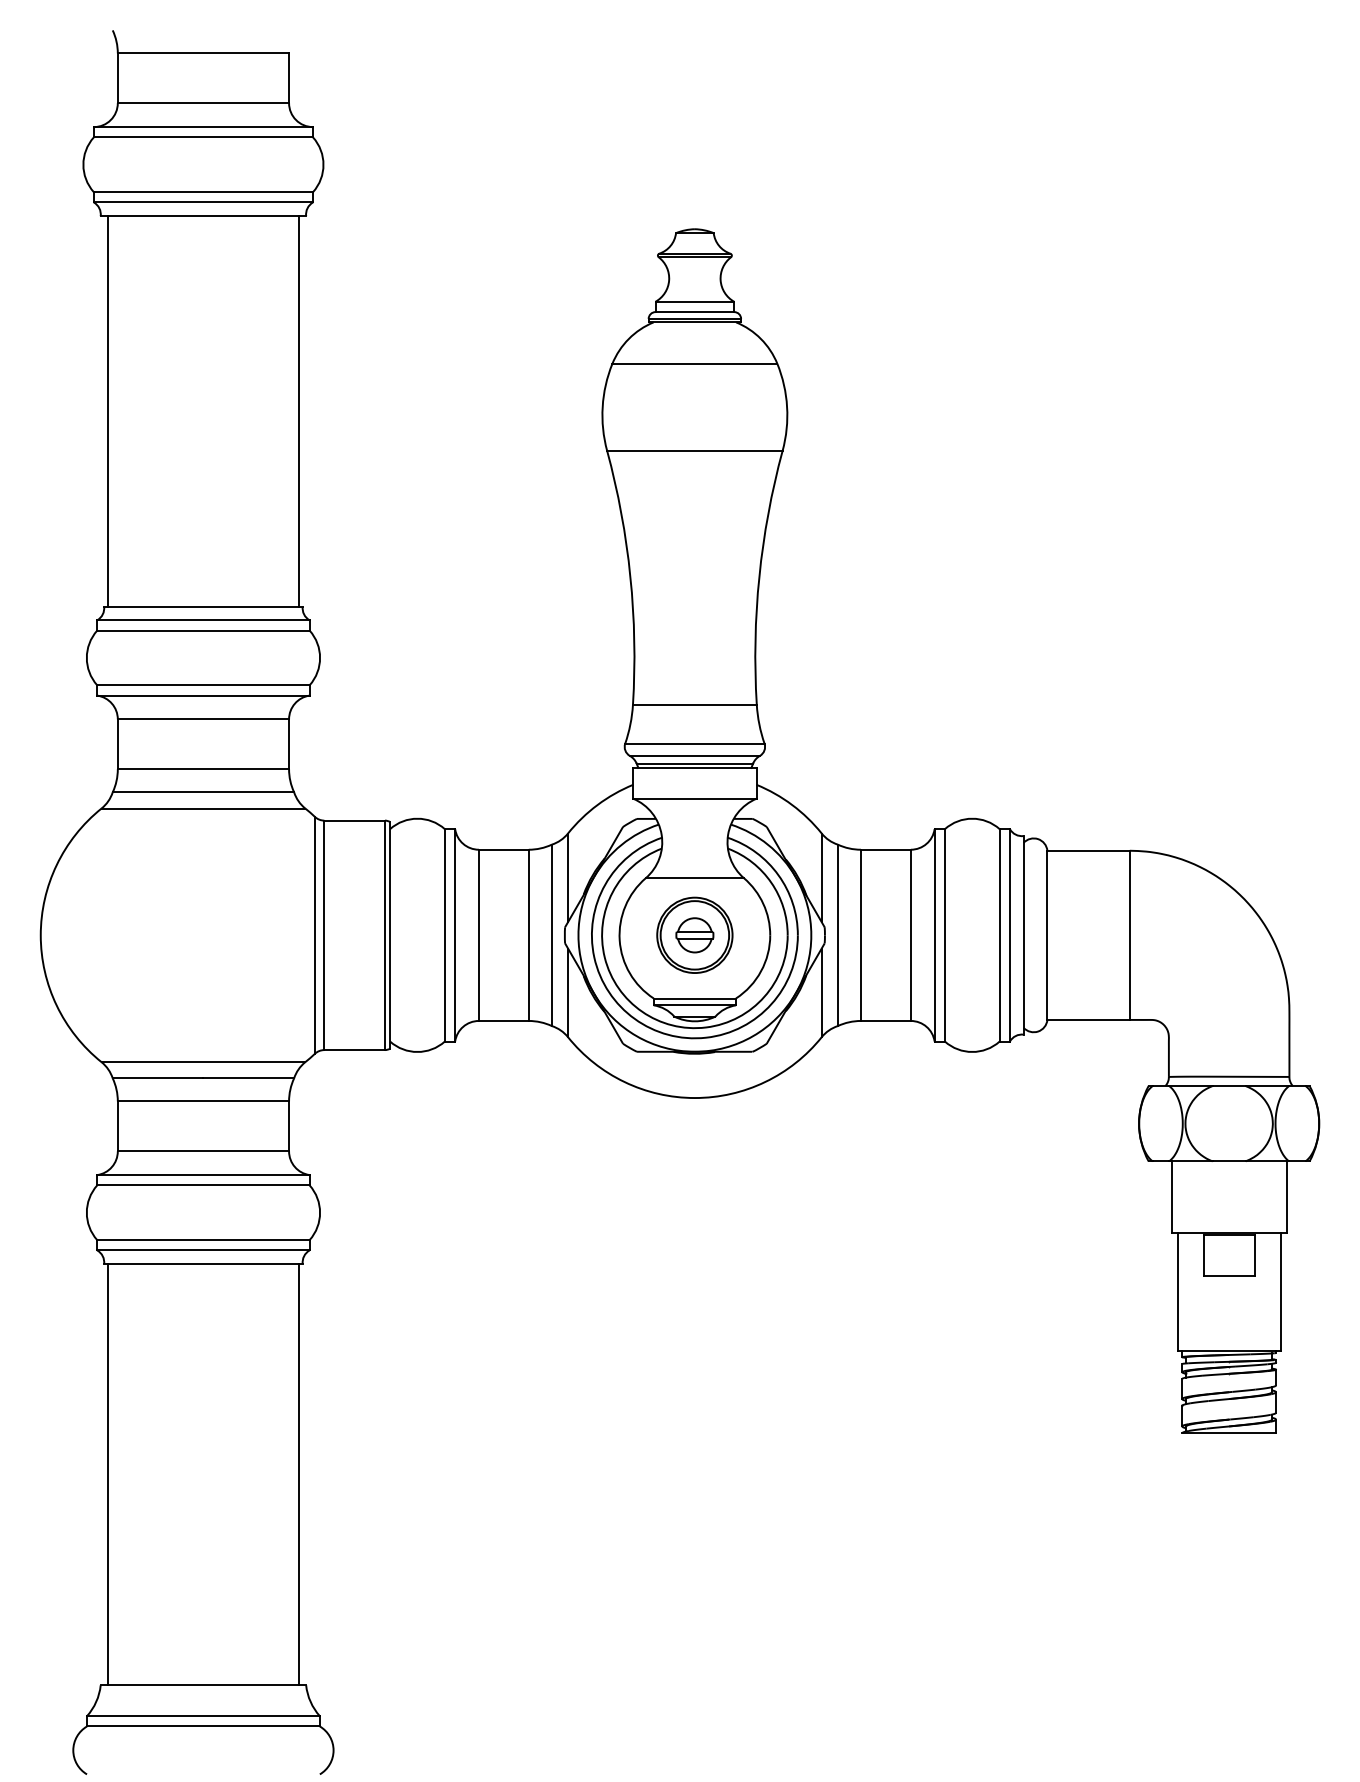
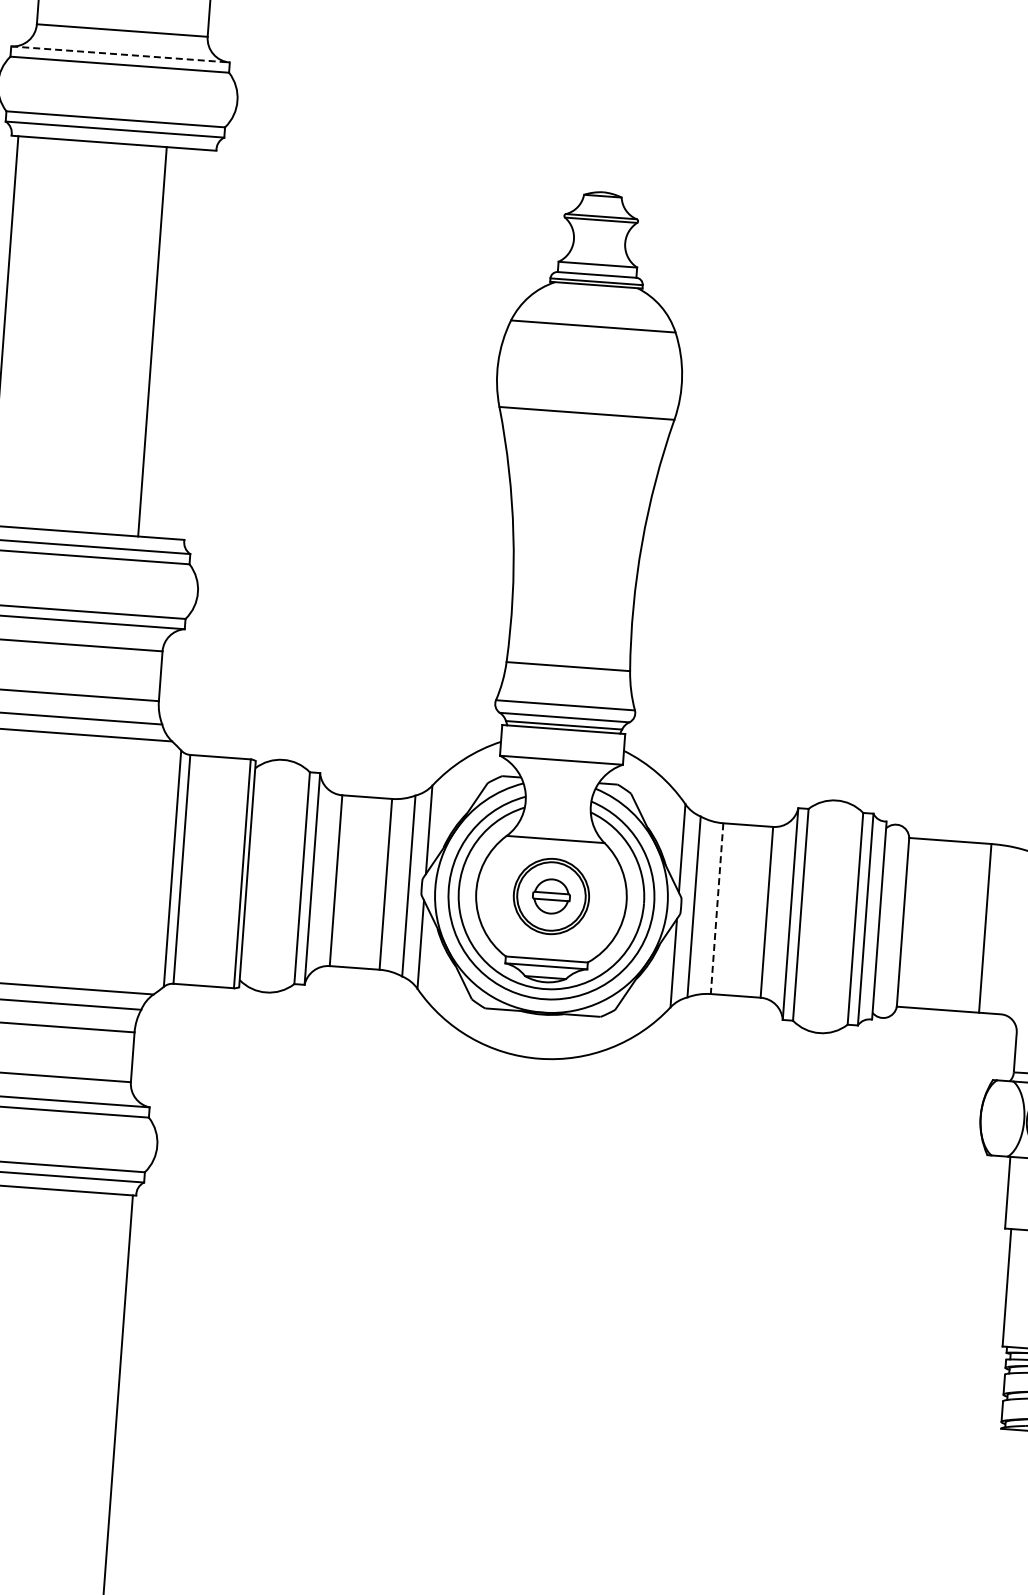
line: (203, 127) -> (120, 54), solid -> dashed
line: (299, 411) -> (152, 341), moved
line: (860, 935) -> (716, 908), solid -> dashed

